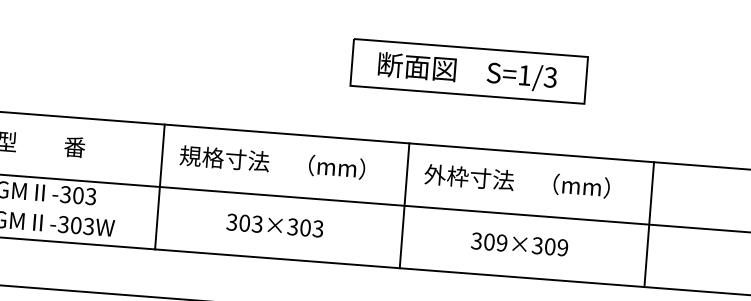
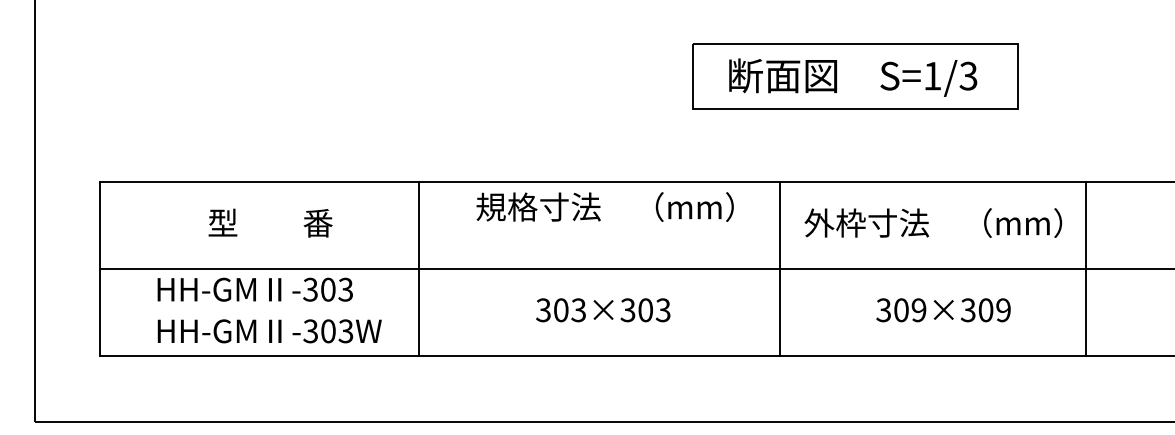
text: (272, 161) -> (604, 206), moved
line: (160, 186) -> (419, 268), moved
line: (649, 224) -> (1085, 268), moved

